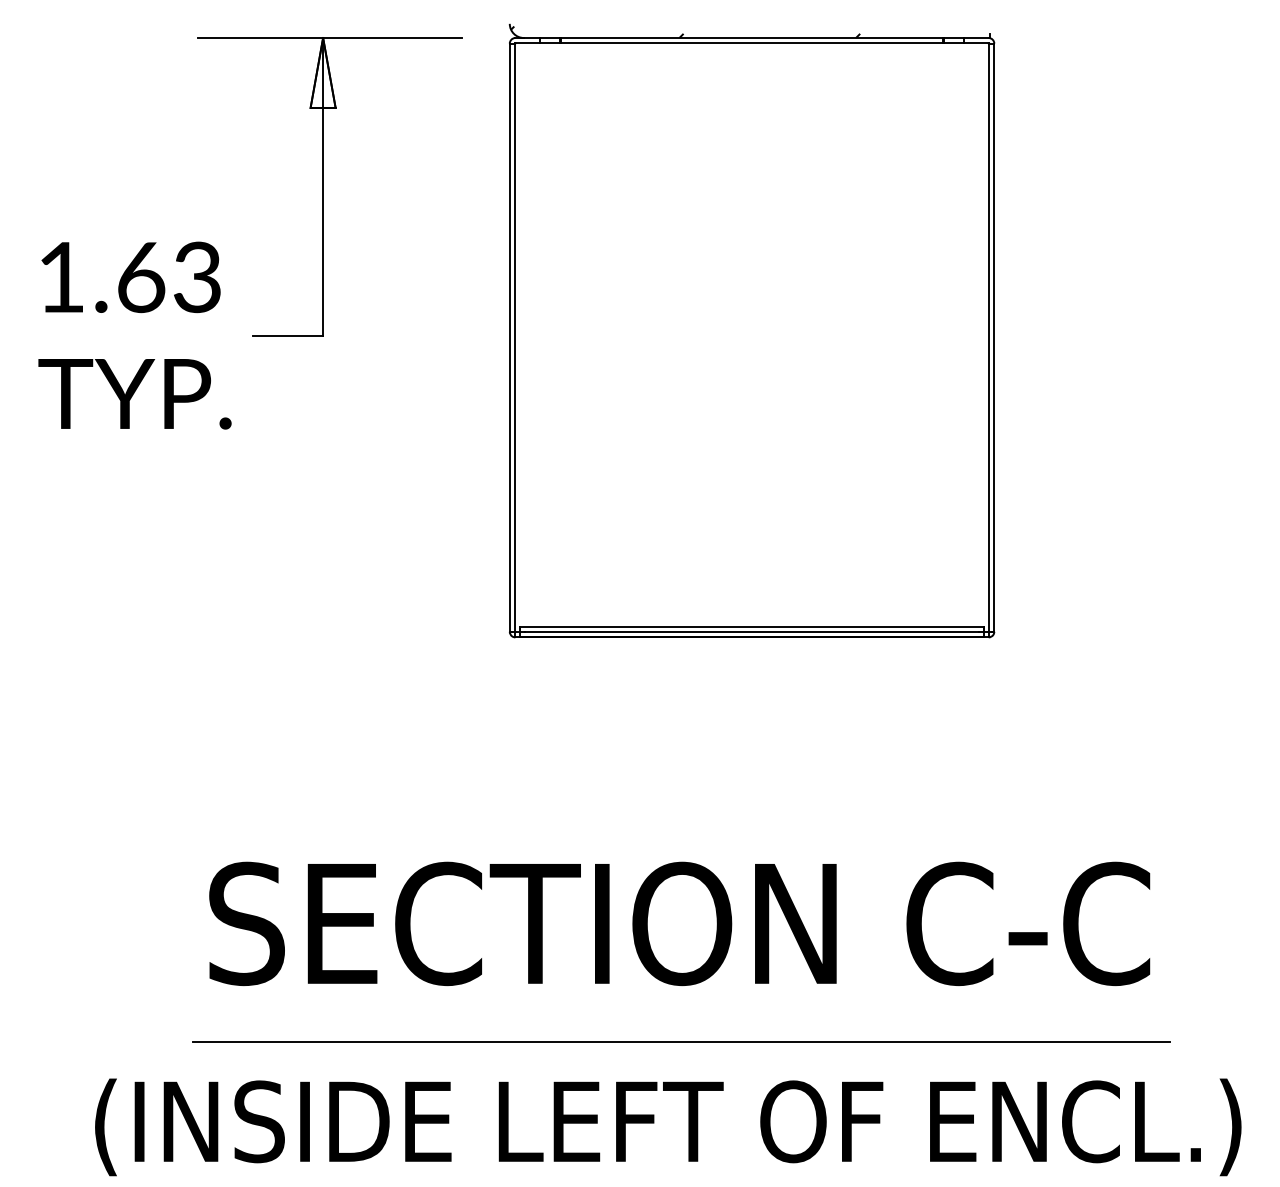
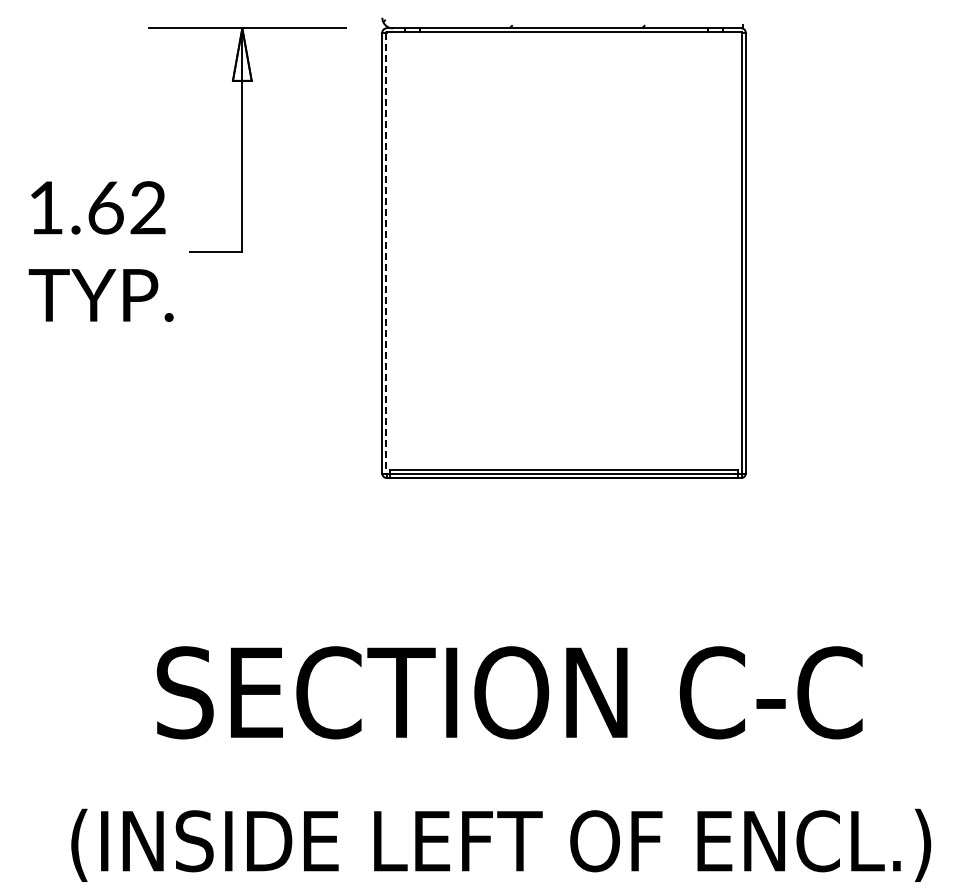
text: (196, 278) -> (147, 208), 1.63 -> 1.62
line: (515, 338) -> (386, 253), solid -> dashed
line: (680, 1042) -> (510, 781), removed

